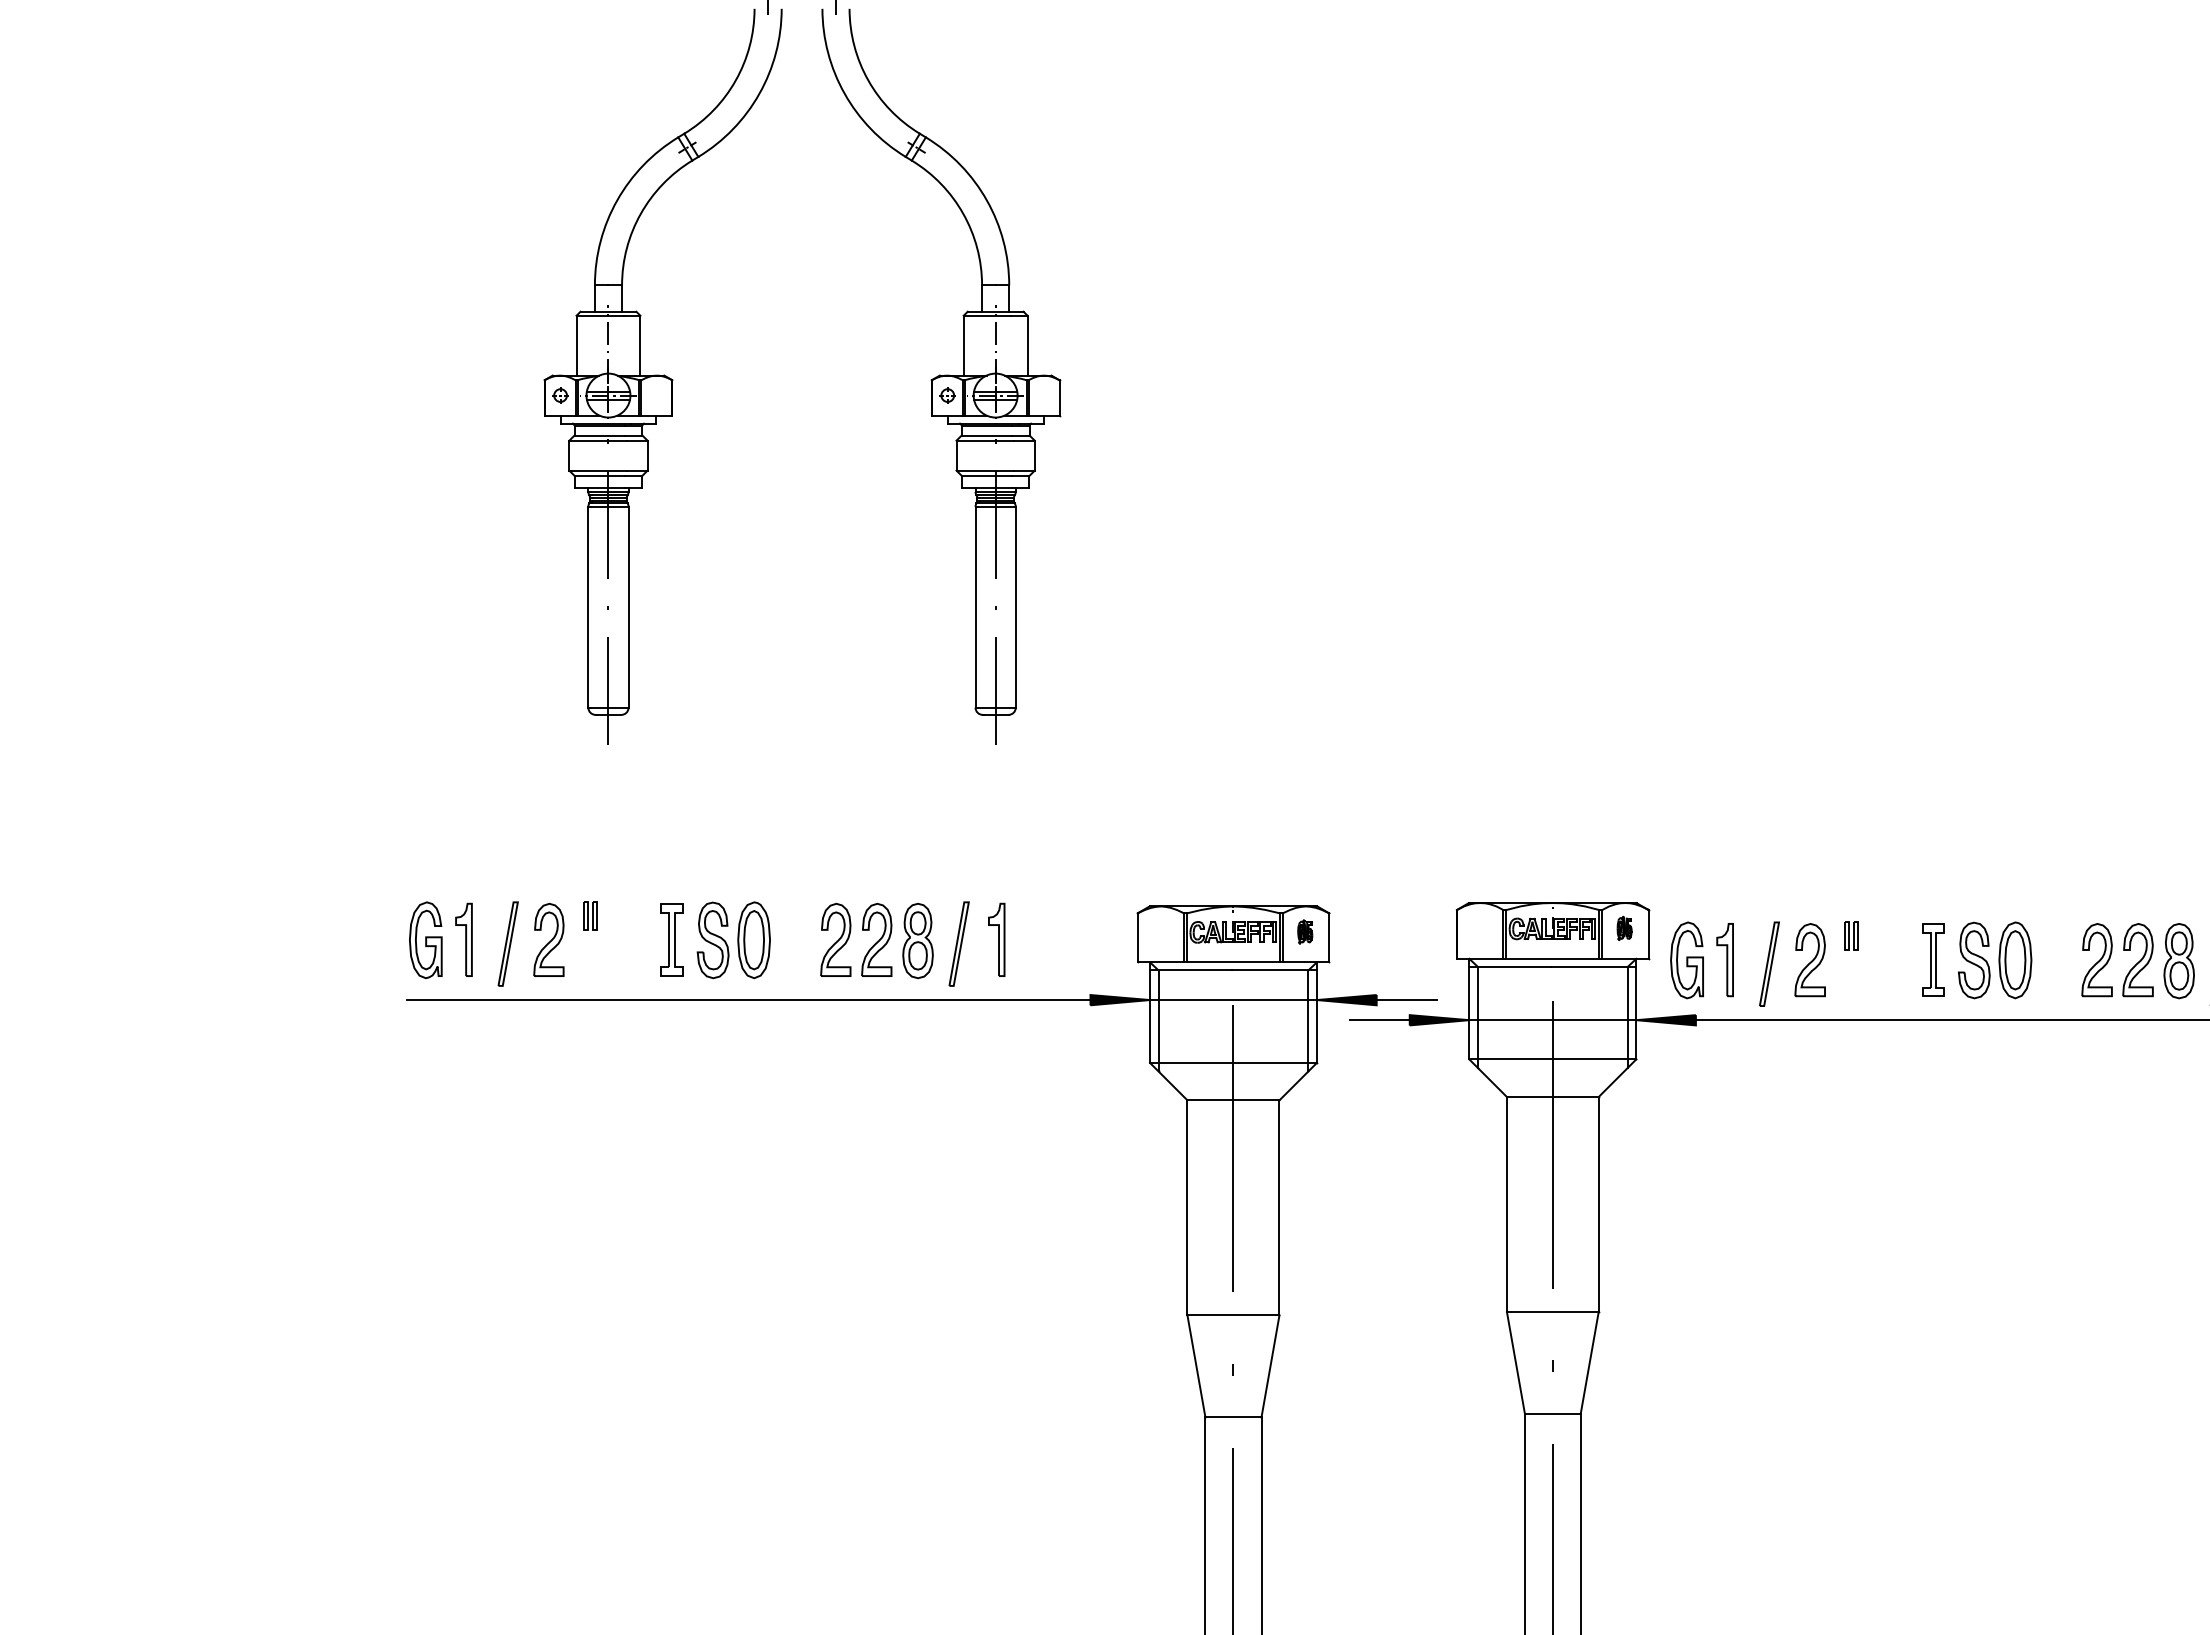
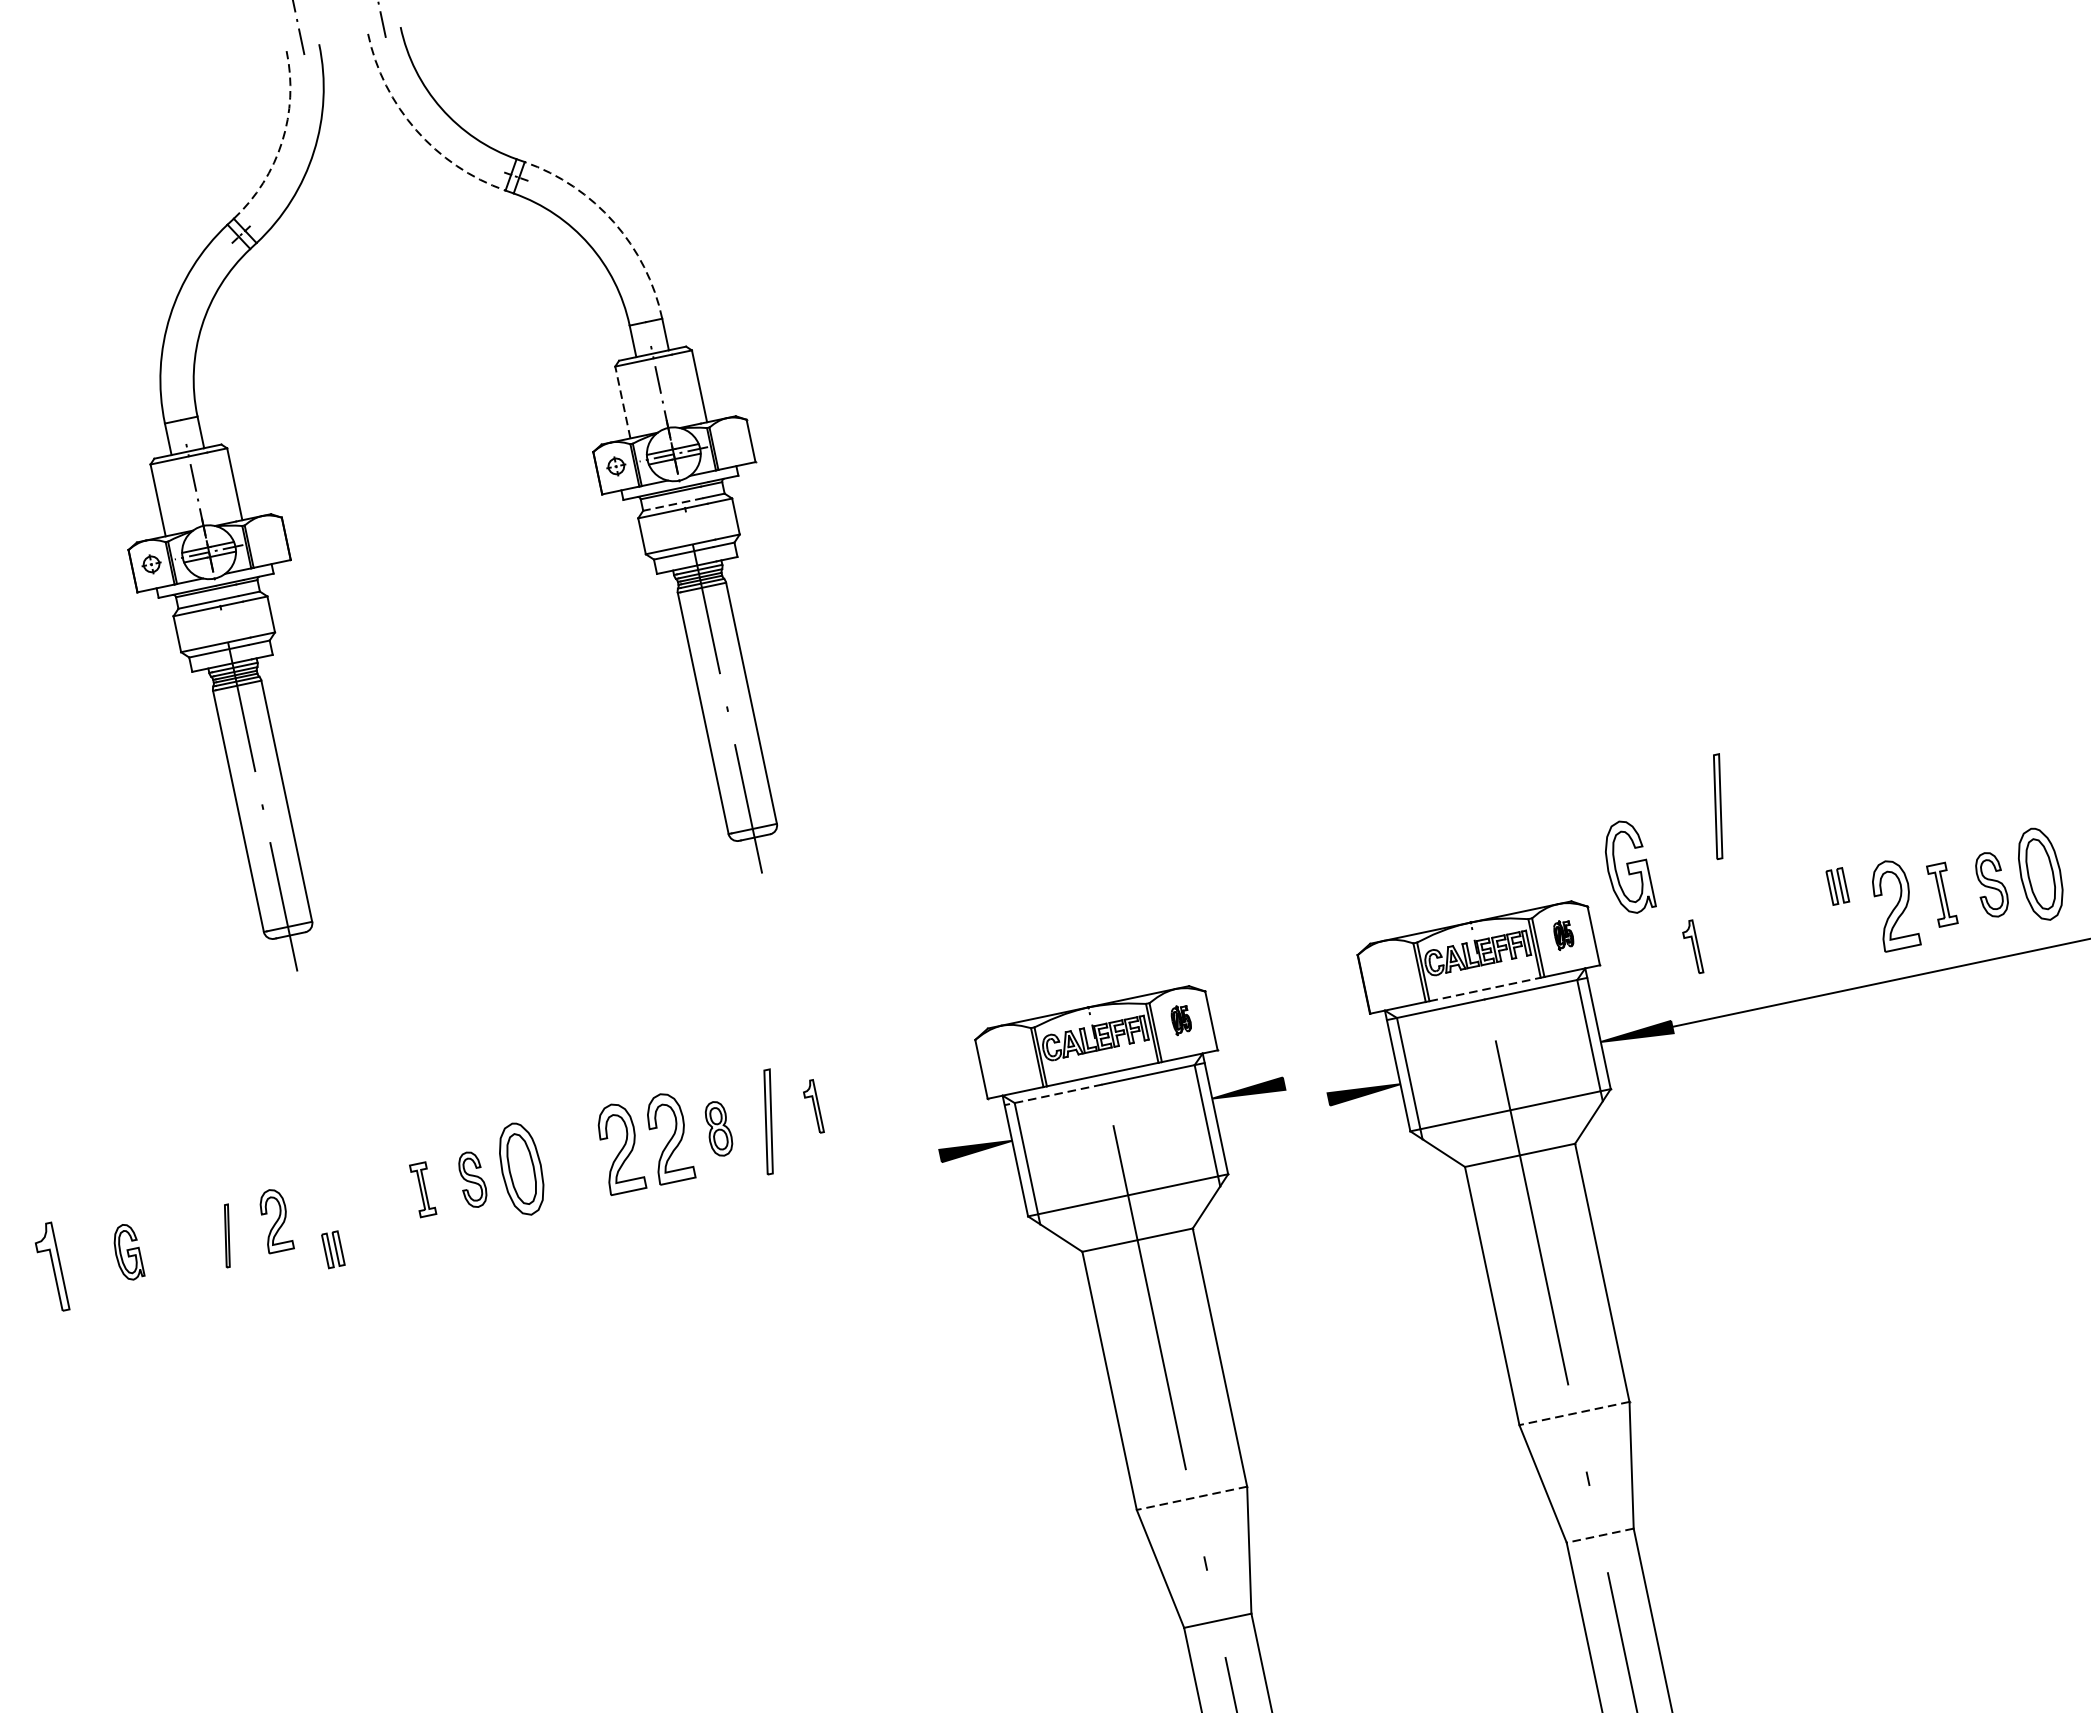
arc: (735, 80) -> (281, 141), solid -> dashed
arc: (844, 93) -> (415, 129), solid -> dashed
arc: (986, 200) -> (613, 222), solid -> dashed
line: (963, 345) -> (622, 402), solid -> dashed
line: (986, 435) -> (672, 504), solid -> dashed
part: (590, 915) -> (333, 1249), moved
part: (463, 939) -> (50, 1267), moved
part: (548, 939) -> (274, 1220), size x0.7
part: (671, 939) -> (422, 1189), size x0.6
part: (996, 939) -> (812, 1106), size x0.6
part: (425, 940) -> (127, 1252), size x0.6
part: (712, 940) -> (471, 1180), size x0.6
part: (917, 941) -> (718, 1129), size x0.6
part: (507, 943) -> (226, 1235), size x0.6
line: (1553, 958) -> (1485, 988), solid -> dashed
part: (1933, 959) -> (1942, 893), size x0.7
part: (1686, 960) -> (1627, 867), moved
part: (1724, 960) -> (1691, 948), size x0.6
part: (1809, 960) -> (1893, 905), moved
part: (1974, 960) -> (1991, 884), size x0.7
part: (1769, 963) -> (1718, 805), moved
line: (1190, 970) -> (1053, 1095), solid -> dashed
line: (748, 1000) -> (530, 1242), removed
line: (1233, 1000) -> (1112, 1120), removed
line: (1406, 1000) -> (1319, 1076), removed
line: (1379, 1020) -> (1292, 1107), removed
line: (1552, 1020) -> (1500, 1063), removed
line: (1552, 1312) -> (1574, 1414), solid -> dashed
line: (1233, 1315) -> (1192, 1498), solid -> dashed
line: (1552, 1413) -> (1599, 1535), solid -> dashed

